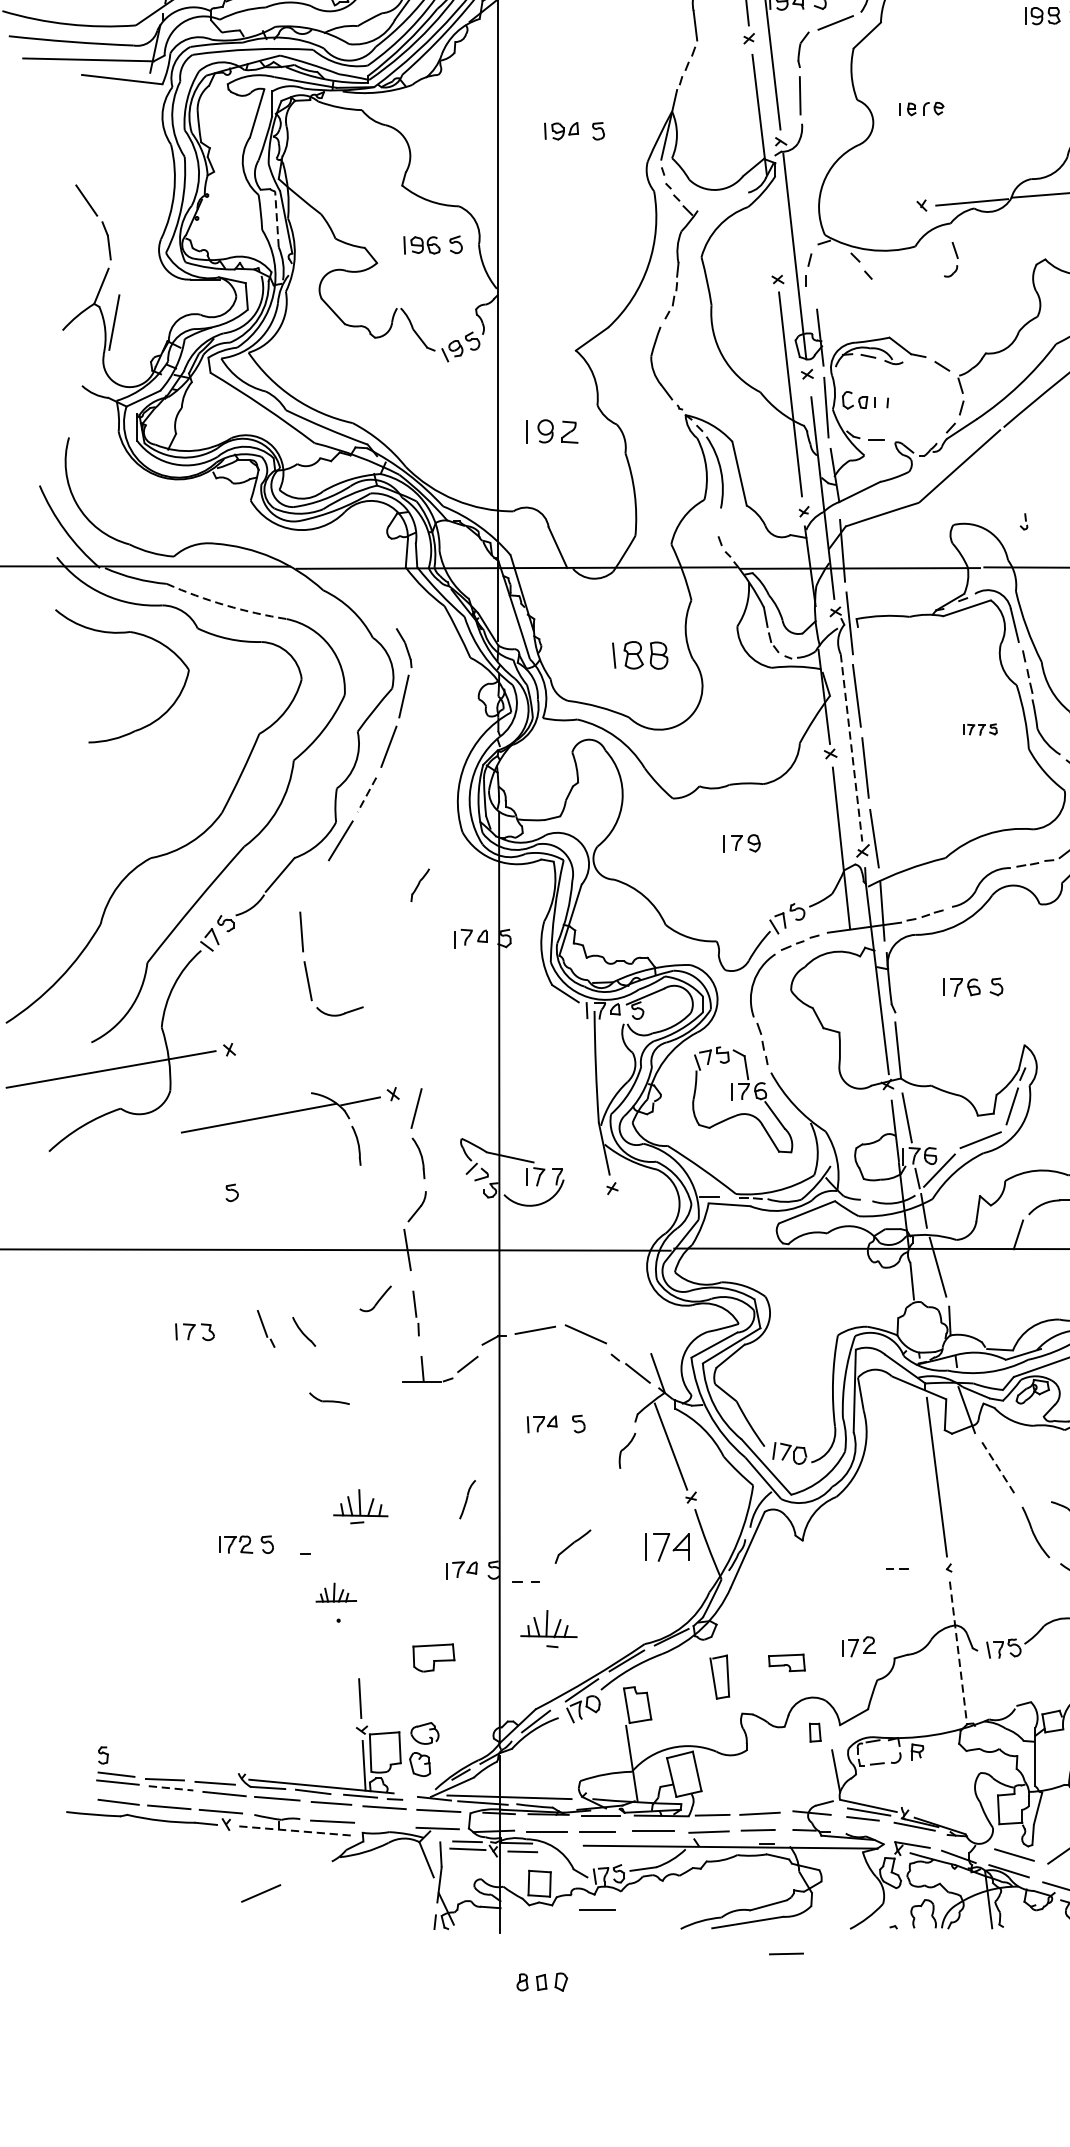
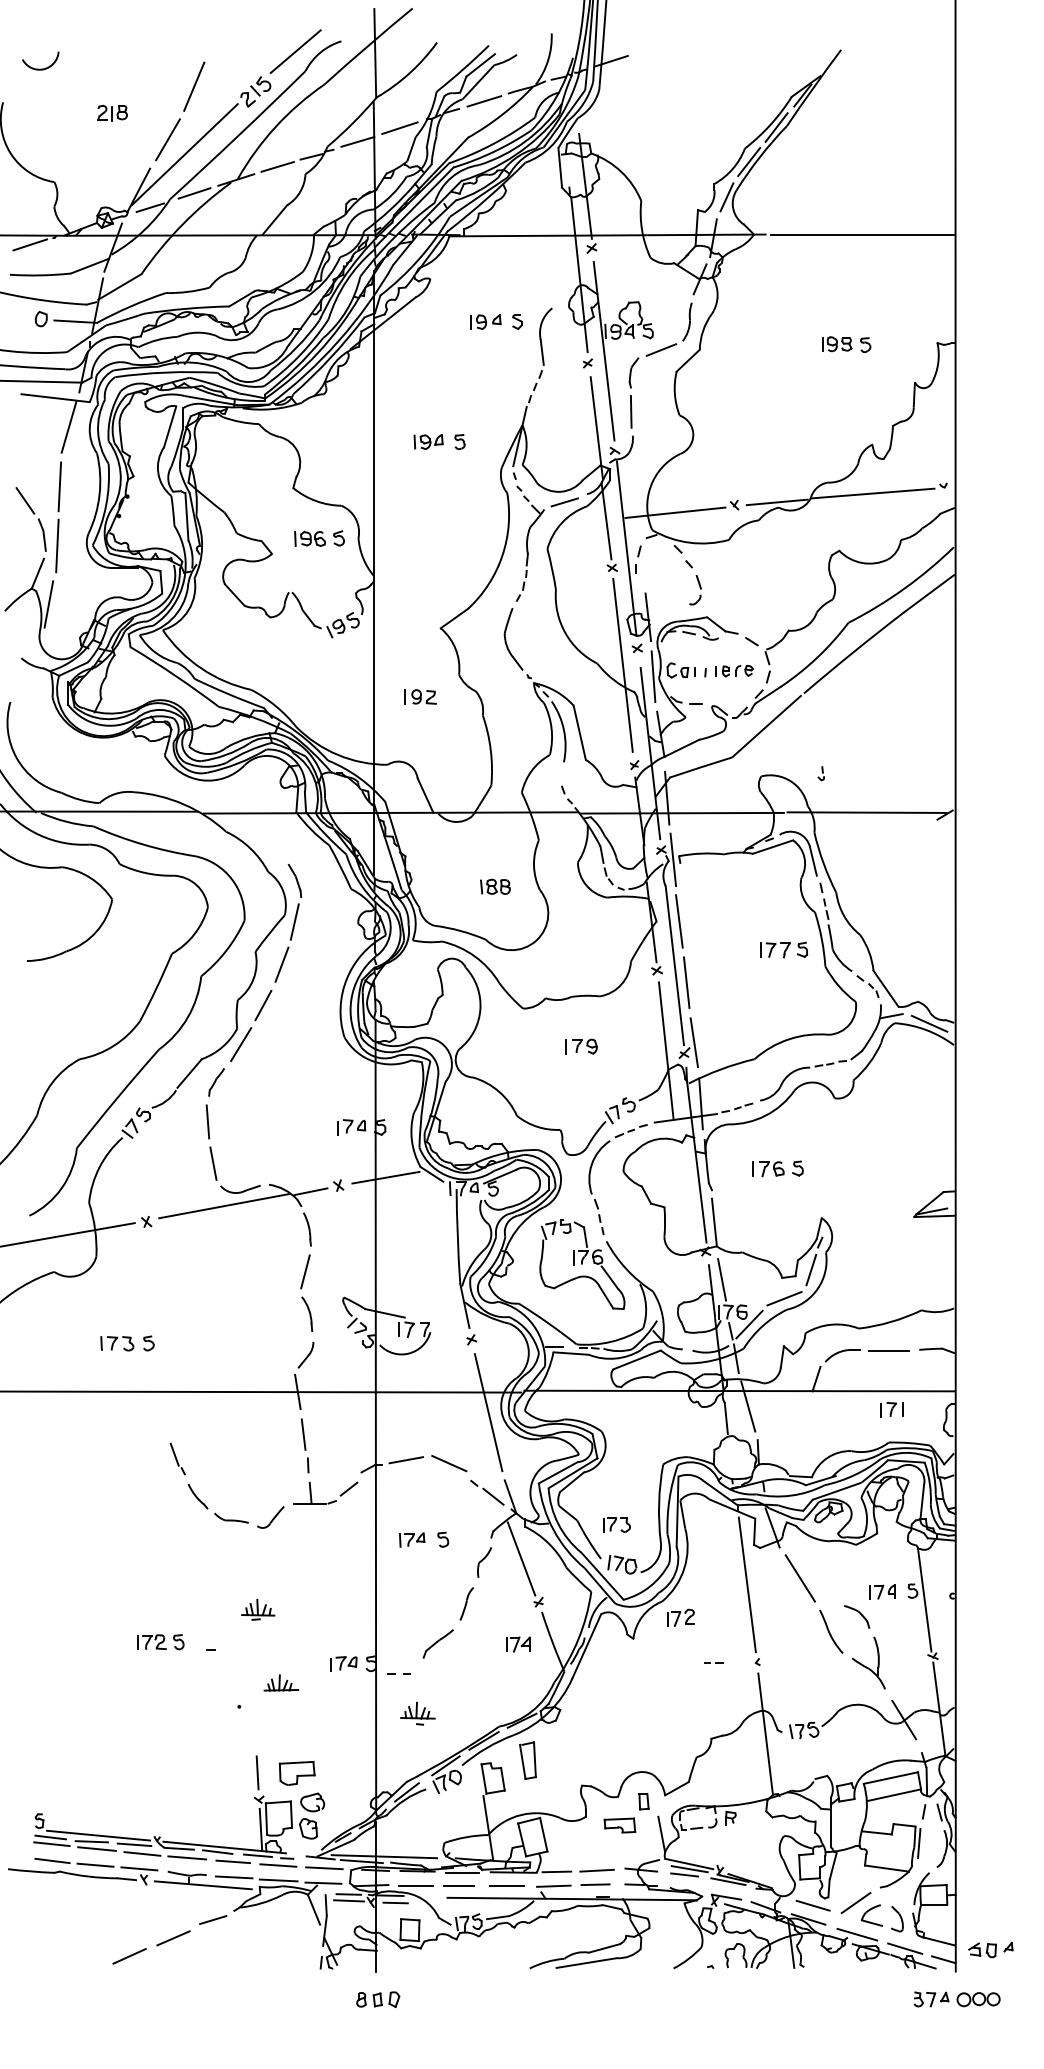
part: (921, 109) -> (734, 671), moved
line: (137, 114) -> (68, 427), added
line: (126, 183) -> (59, 486), added
line: (721, 202) -> (564, 502), added
line: (852, 214) -> (675, 512), added
line: (276, 218) -> (186, 516), dashed -> solid
line: (771, 224) -> (606, 521), added
line: (124, 253) -> (57, 545), added
part: (951, 259) -> (695, 589), moved
part: (552, 430) -> (420, 696), size x0.71
arc: (225, 605) -> (143, 844), dashed -> solid
part: (640, 654) -> (495, 886), size x0.62
part: (980, 728) -> (784, 949), size x1.67
line: (851, 748) -> (674, 966), dashed -> solid
line: (367, 794) -> (263, 1005), dashed -> solid
part: (420, 885) -> (216, 1082), moved
line: (510, 997) -> (385, 1177), added
part: (289, 1114) -> (250, 1202), moved
line: (632, 1274) -> (488, 1412), added
part: (375, 1298) -> (270, 1517), moved
part: (415, 1313) -> (304, 1445), size x1.43
part: (195, 1331) -> (117, 1343), moved
part: (303, 1331) -> (197, 1496), moved
part: (782, 1406) -> (616, 1524), added
line: (999, 1469) -> (800, 1578), dashed -> solid
part: (467, 1499) -> (466, 1603), moved
part: (361, 1506) -> (258, 1609), size x0.71
part: (667, 1547) -> (518, 1644), size x0.62
part: (336, 1592) -> (281, 1682), moved
part: (548, 1628) -> (417, 1713), size x0.71
part: (858, 1646) -> (680, 1617), moved
line: (958, 1653) -> (765, 1734), dashed -> solid
part: (433, 1658) -> (296, 1773), moved
part: (786, 1662) -> (619, 1825), moved
part: (719, 1676) -> (527, 1760), moved
line: (172, 1772) -> (98, 1835), added
line: (171, 1788) -> (97, 1849), dashed -> solid
line: (384, 1825) -> (278, 1880), added
line: (296, 1831) -> (203, 1885), dashed -> solid
line: (308, 1872) -> (213, 1920), added
line: (596, 1908) -> (458, 1951), removed
line: (209, 1914) -> (129, 1956), added
line: (786, 1953) -> (619, 1989), removed
part: (542, 1981) -> (378, 1999), moved

